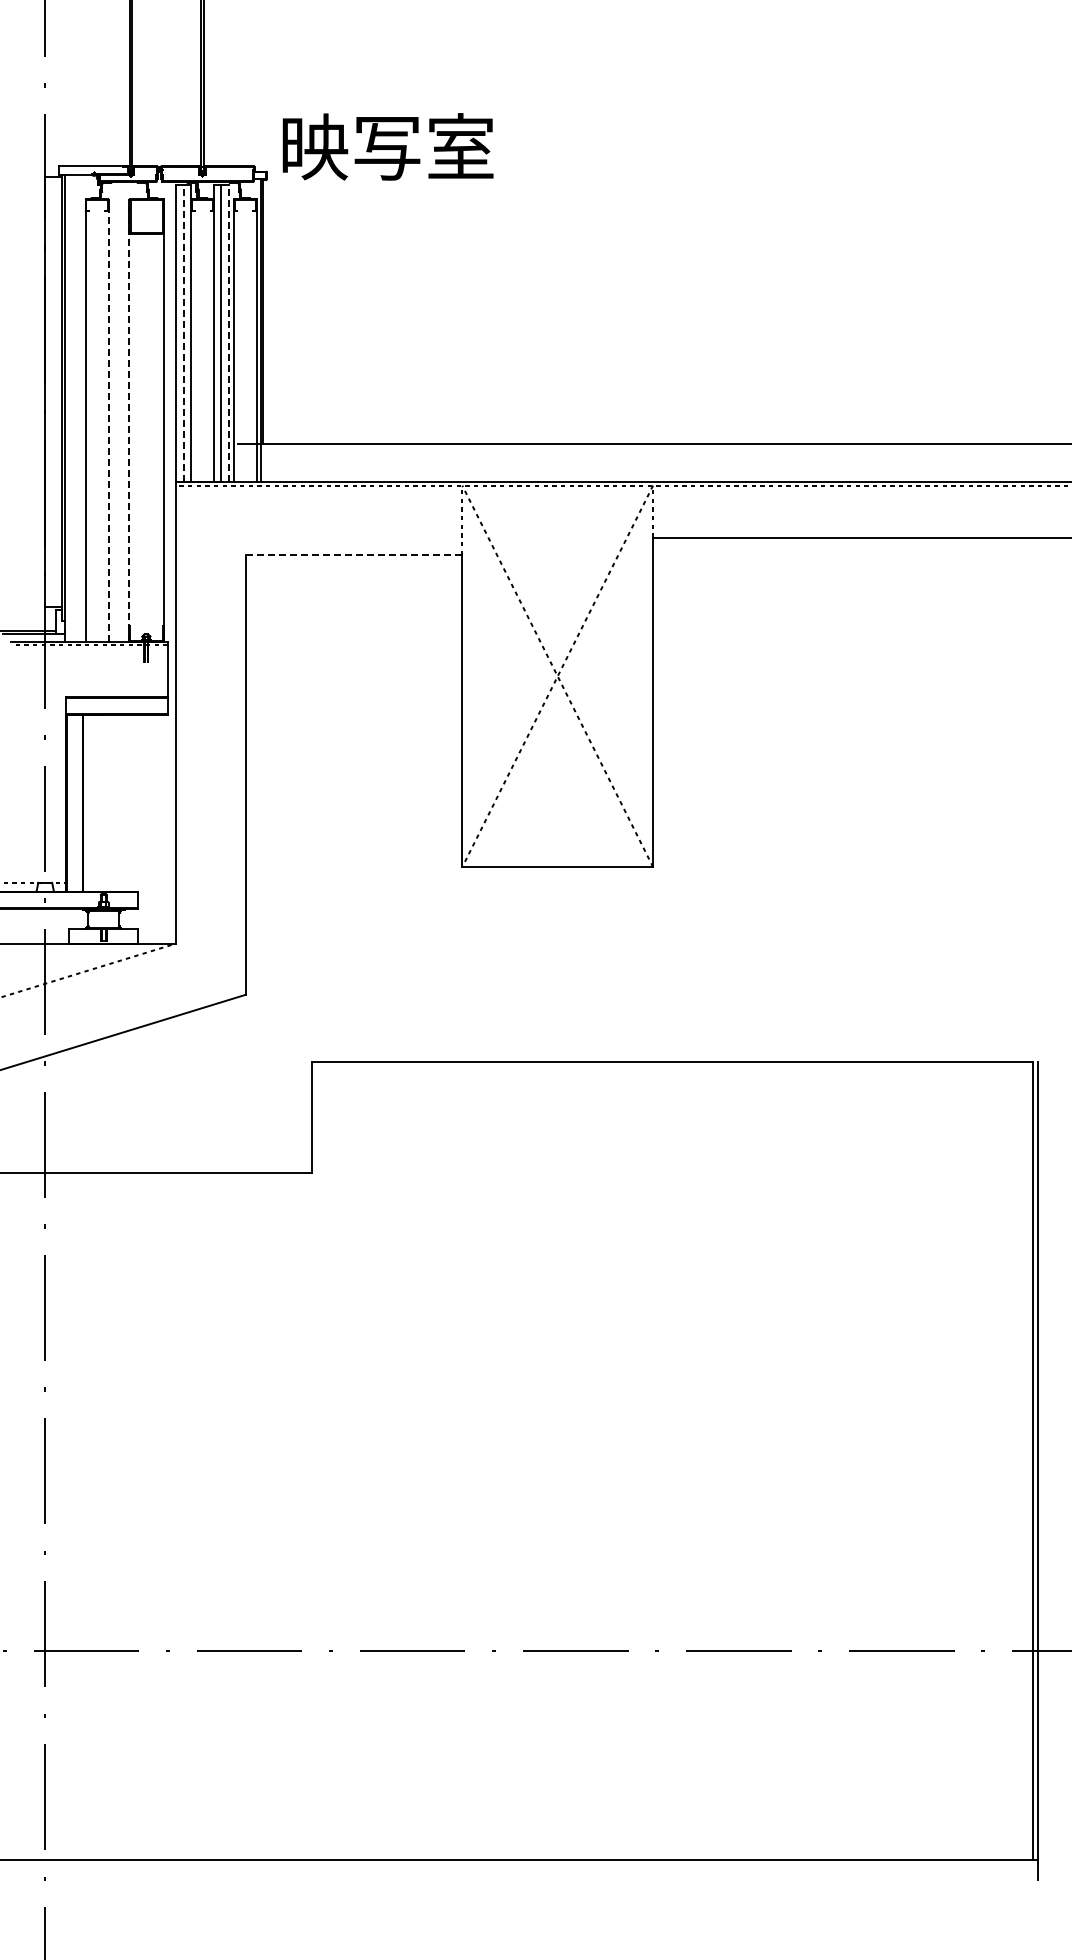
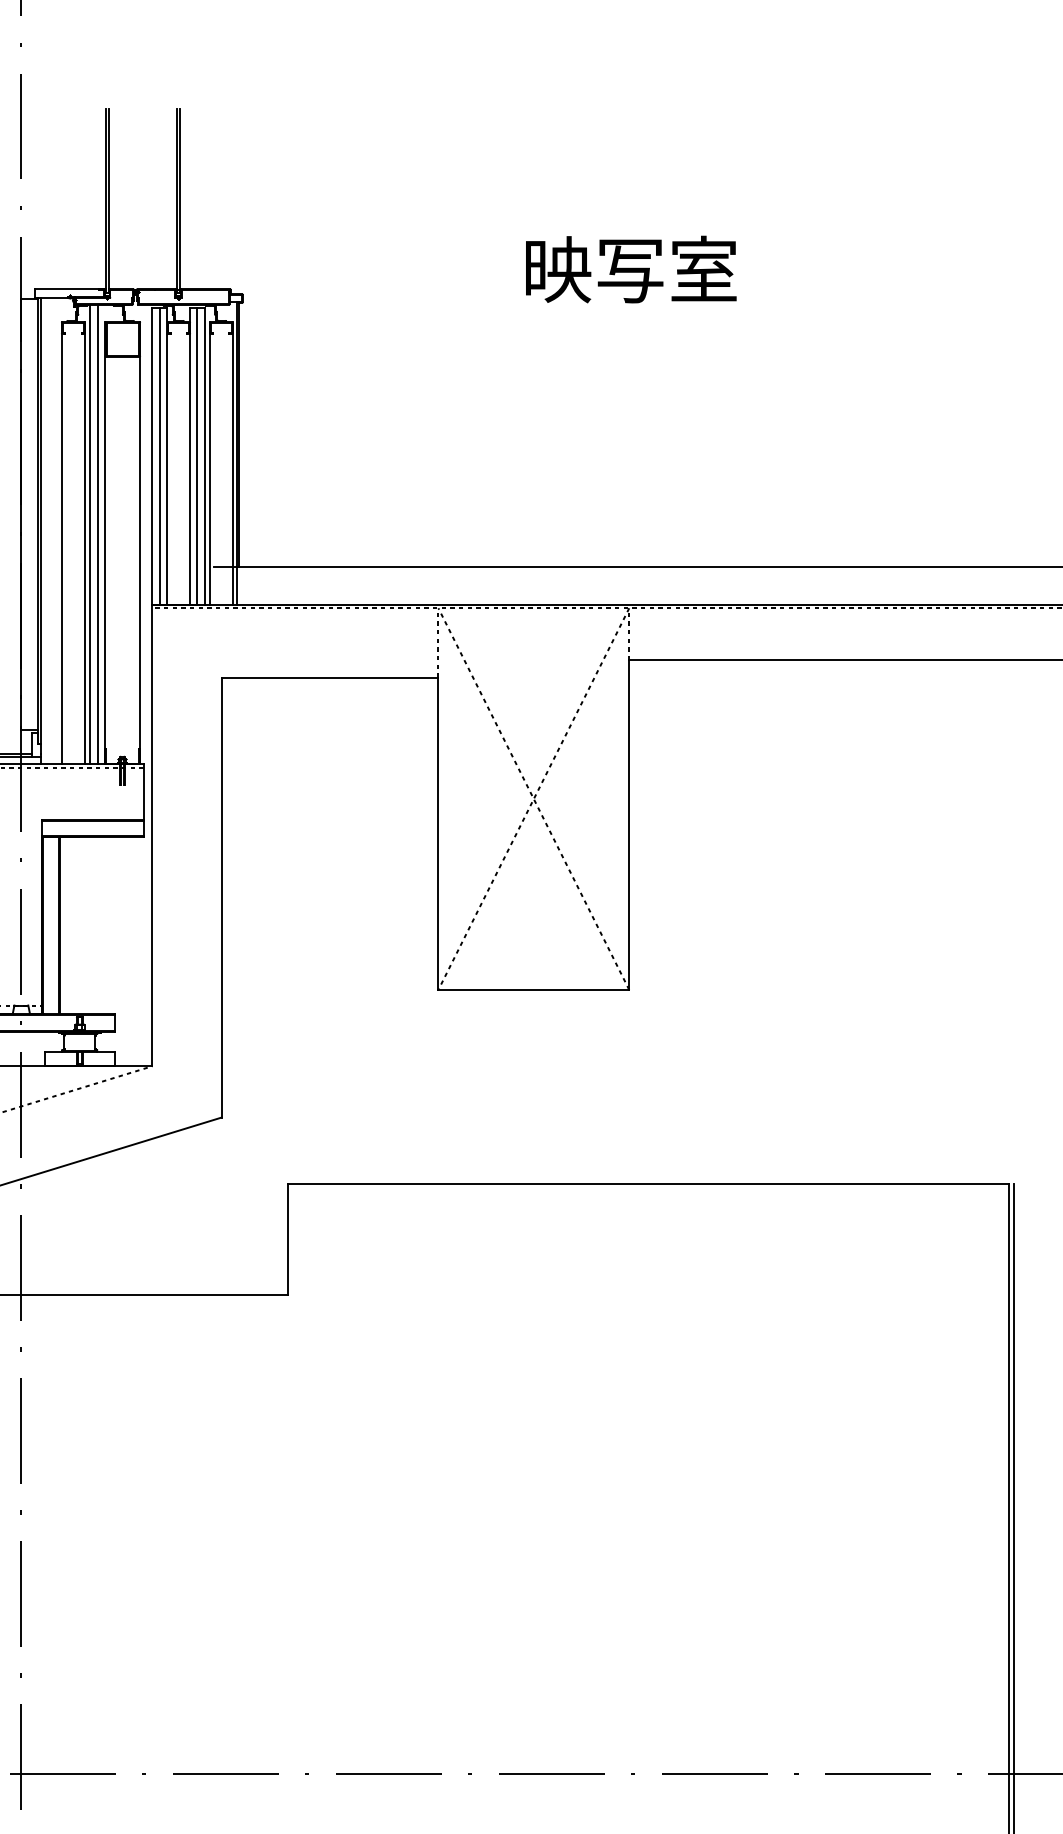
text: (387, 146) -> (630, 269), moved
line: (183, 333) -> (159, 456), dashed -> solid
line: (228, 333) -> (204, 456), dashed -> solid
line: (114, 411) -> (90, 534), added
line: (121, 411) -> (97, 534), added
line: (108, 419) -> (84, 542), dashed -> solid
line: (128, 419) -> (104, 542), dashed -> solid
line: (353, 554) -> (329, 677), dashed -> solid

